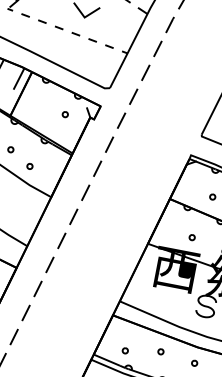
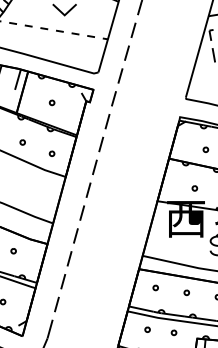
part: (64, 114) -> (51, 102), moved
part: (29, 165) -> (51, 153), moved
part: (125, 350) -> (155, 287), moved

